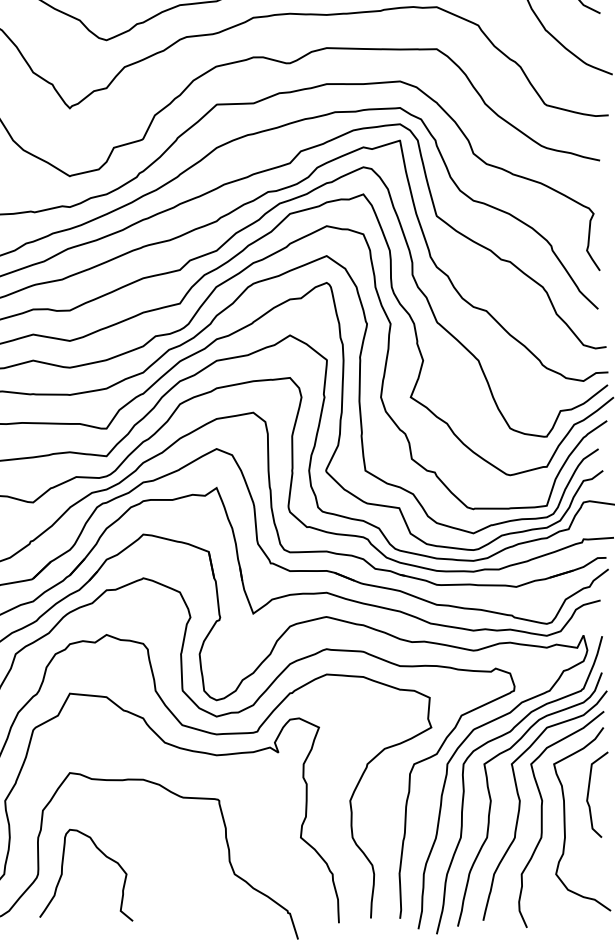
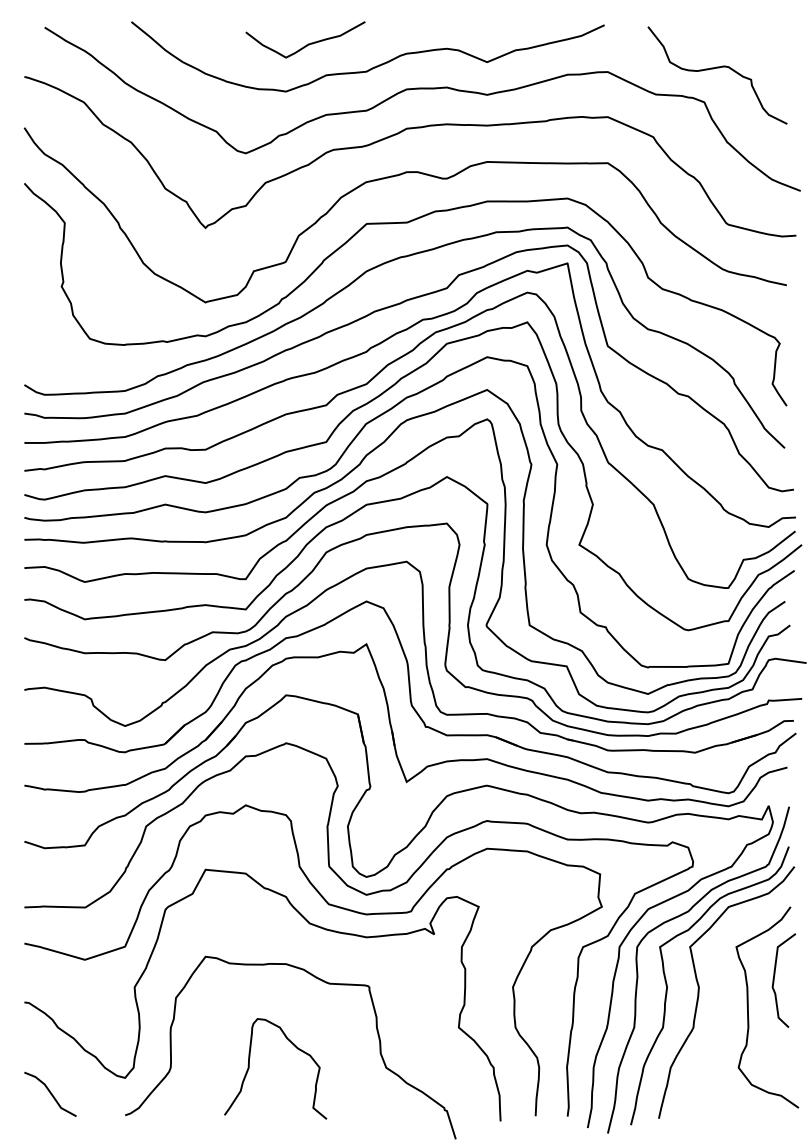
curve: (542, 819) -> (723, 1007), removed
curve: (62, 874) -> (249, 1068), moved

